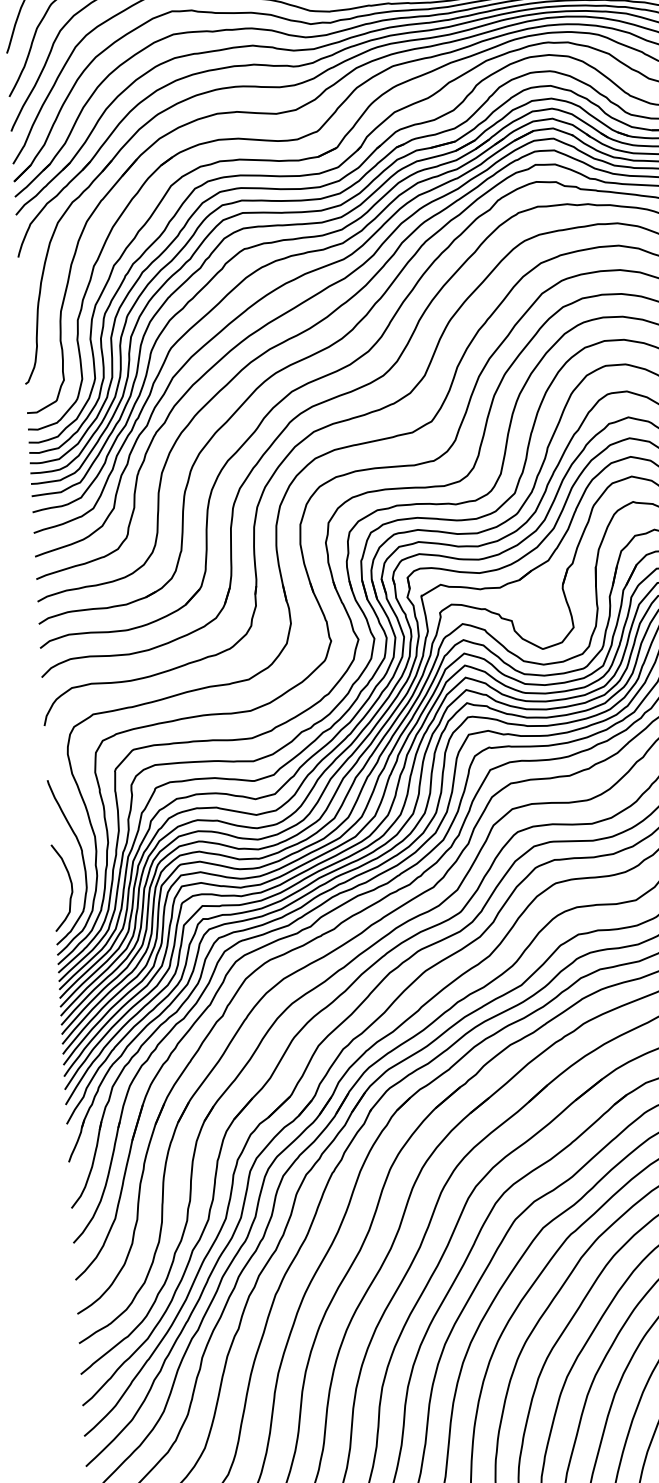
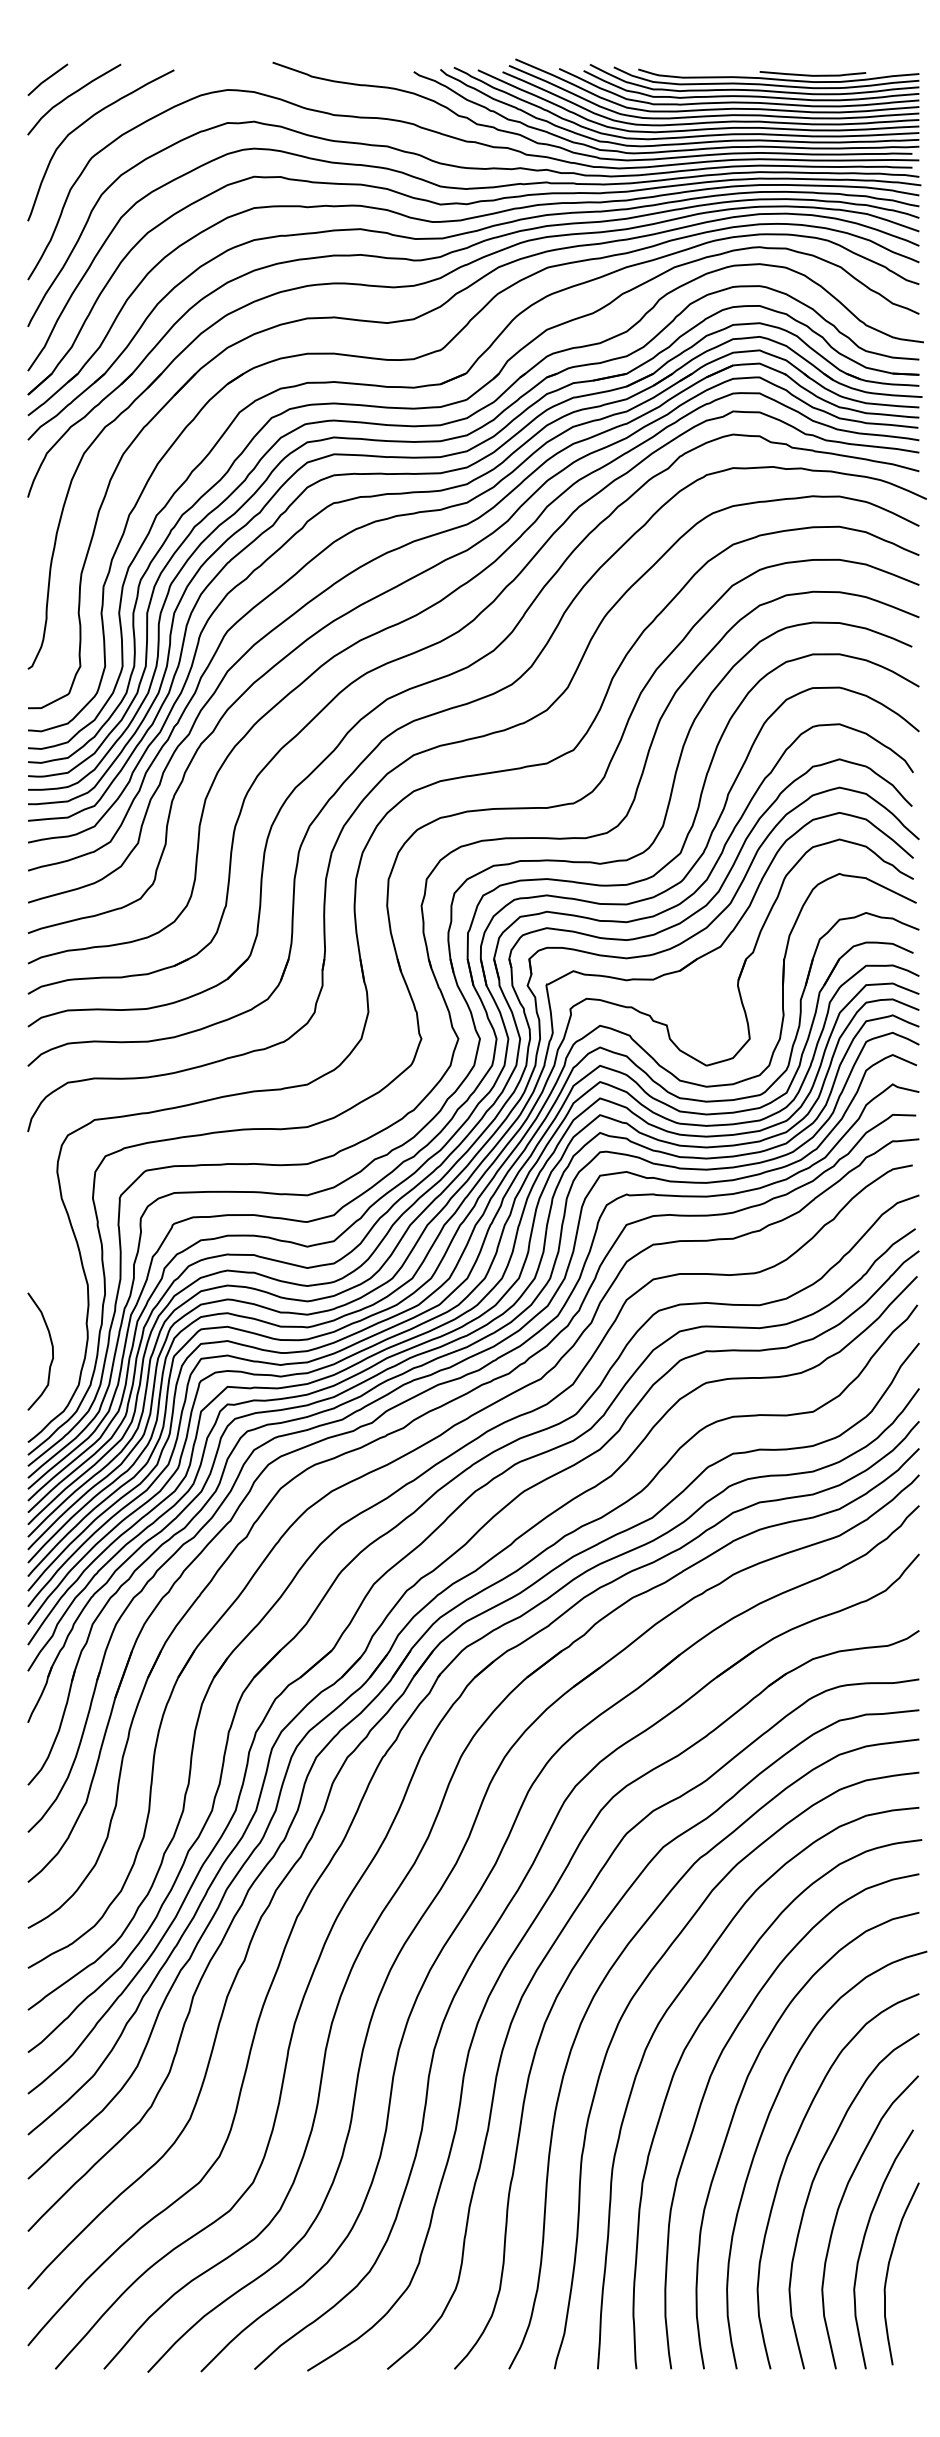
curve: (81, 856) -> (68, 1310), removed

